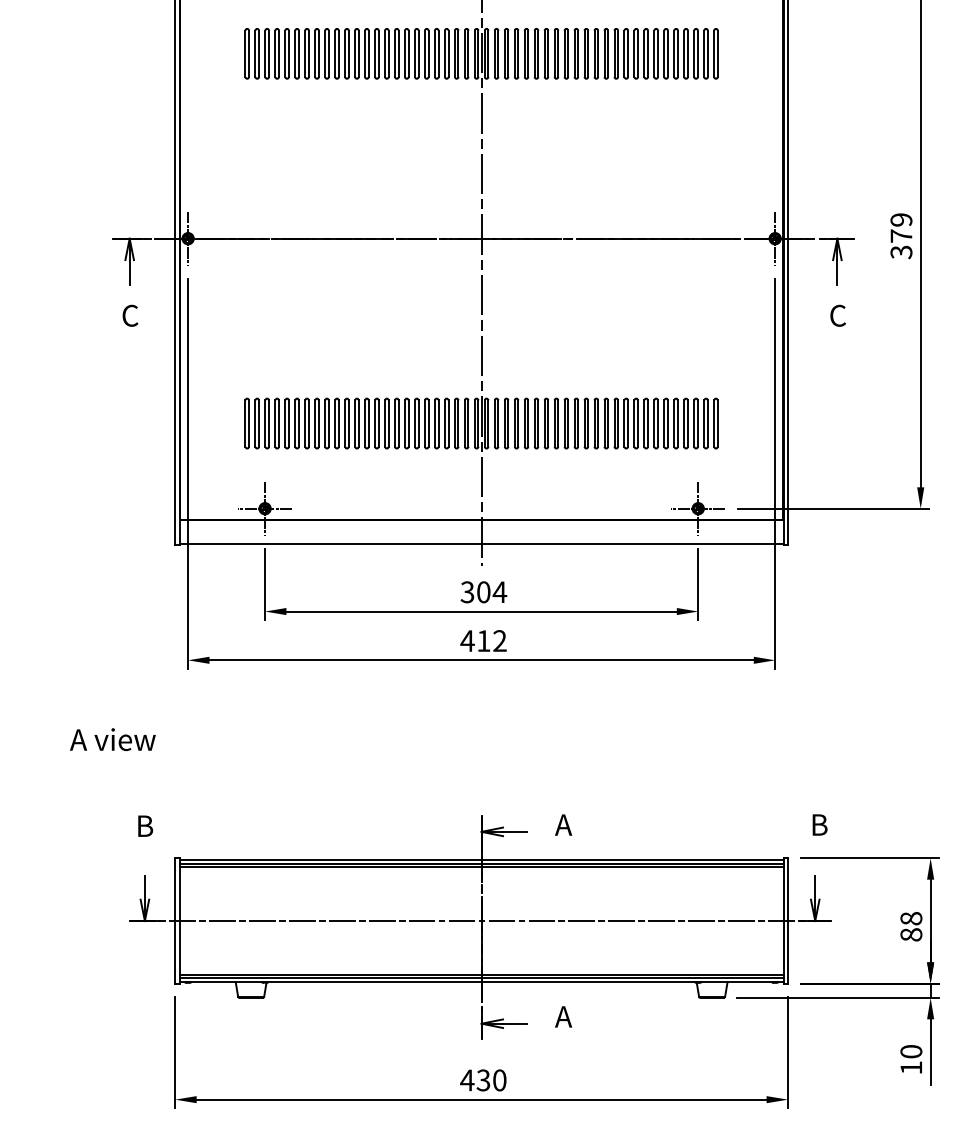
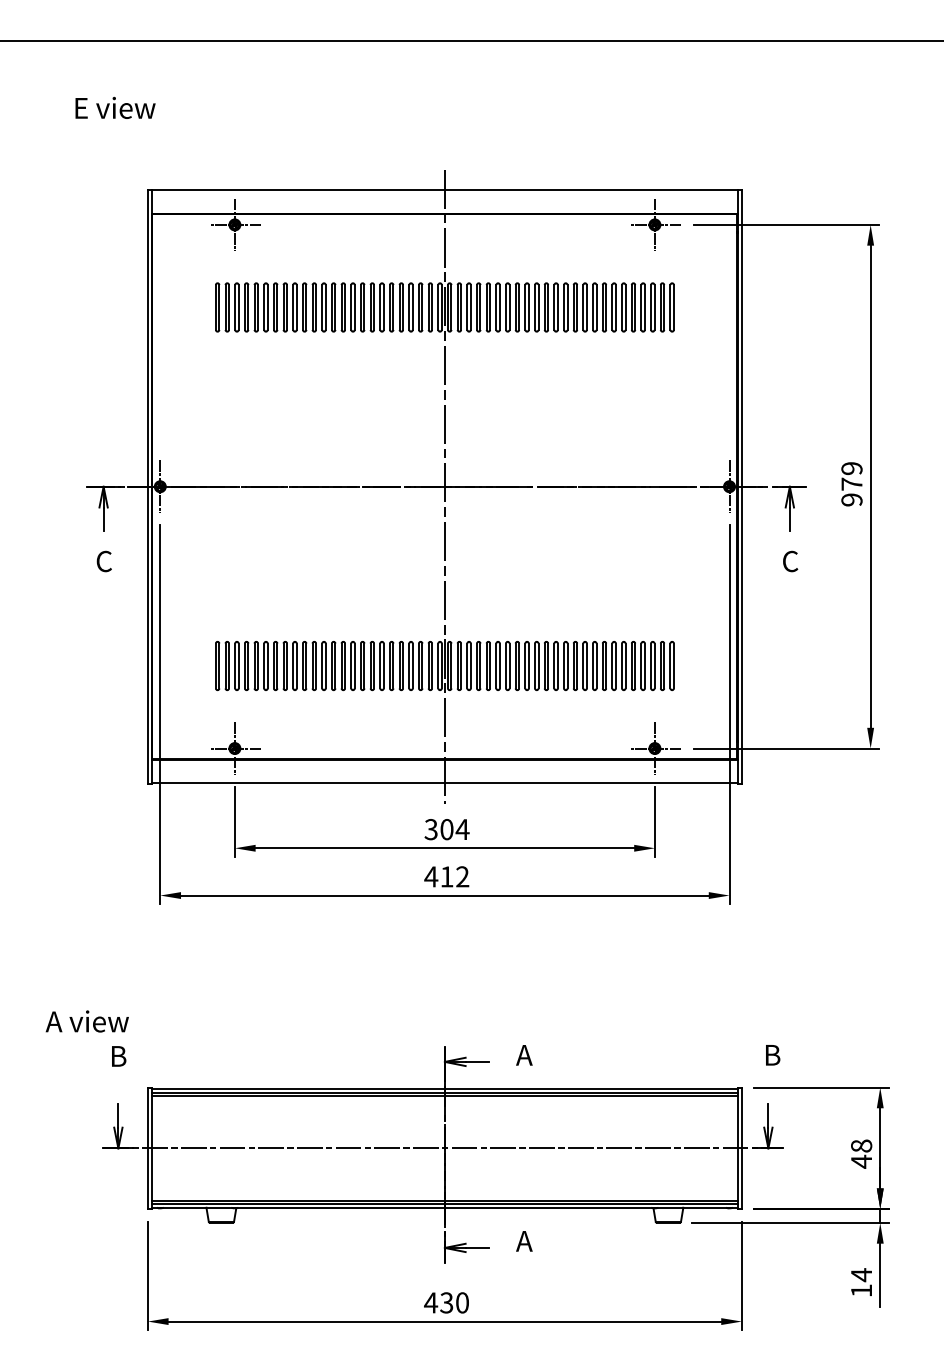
text: (900, 251) -> (851, 499), 379 -> 979
text: (112, 739) -> (86, 1021), moved
text: (911, 934) -> (861, 1161), 88 -> 48
text: (911, 1052) -> (861, 1275), 10 -> 14

